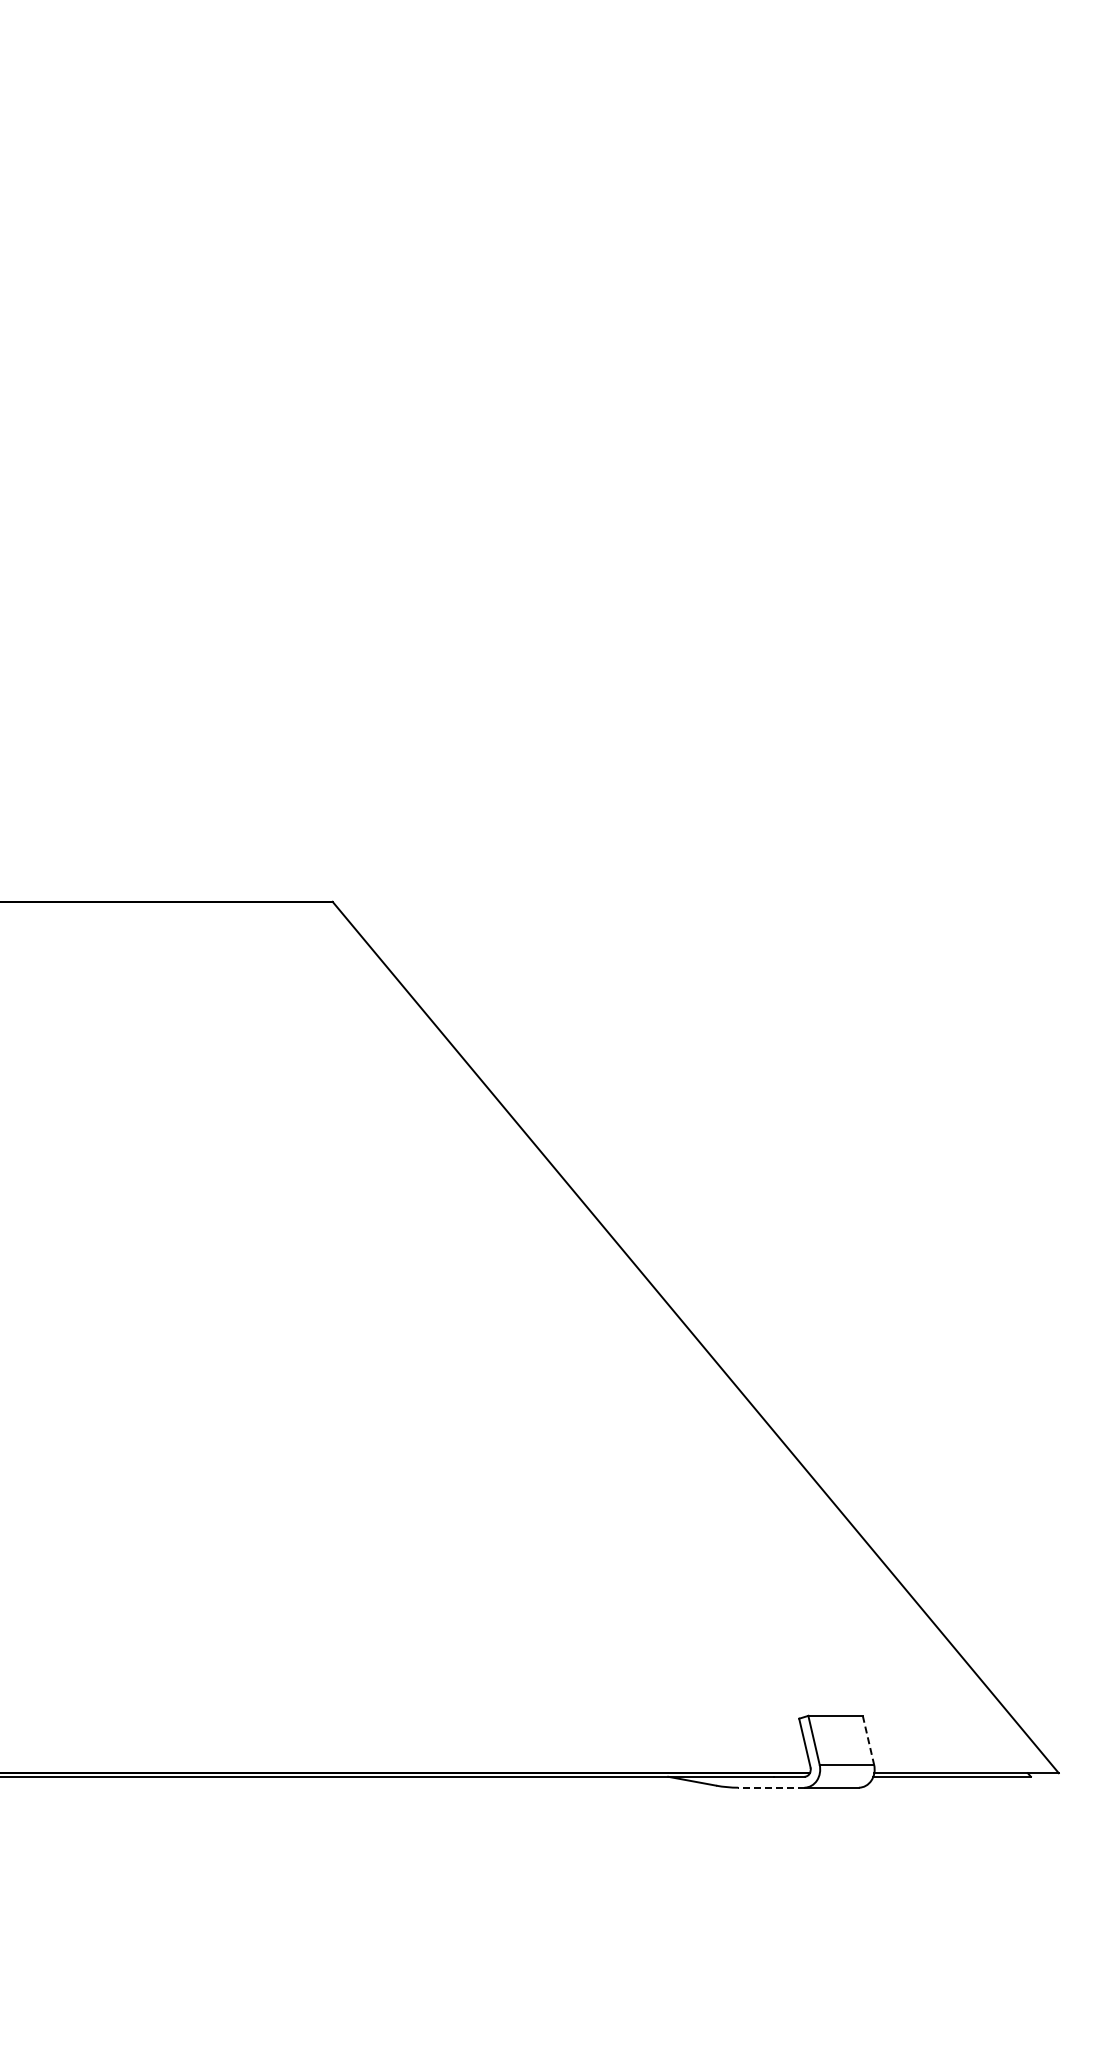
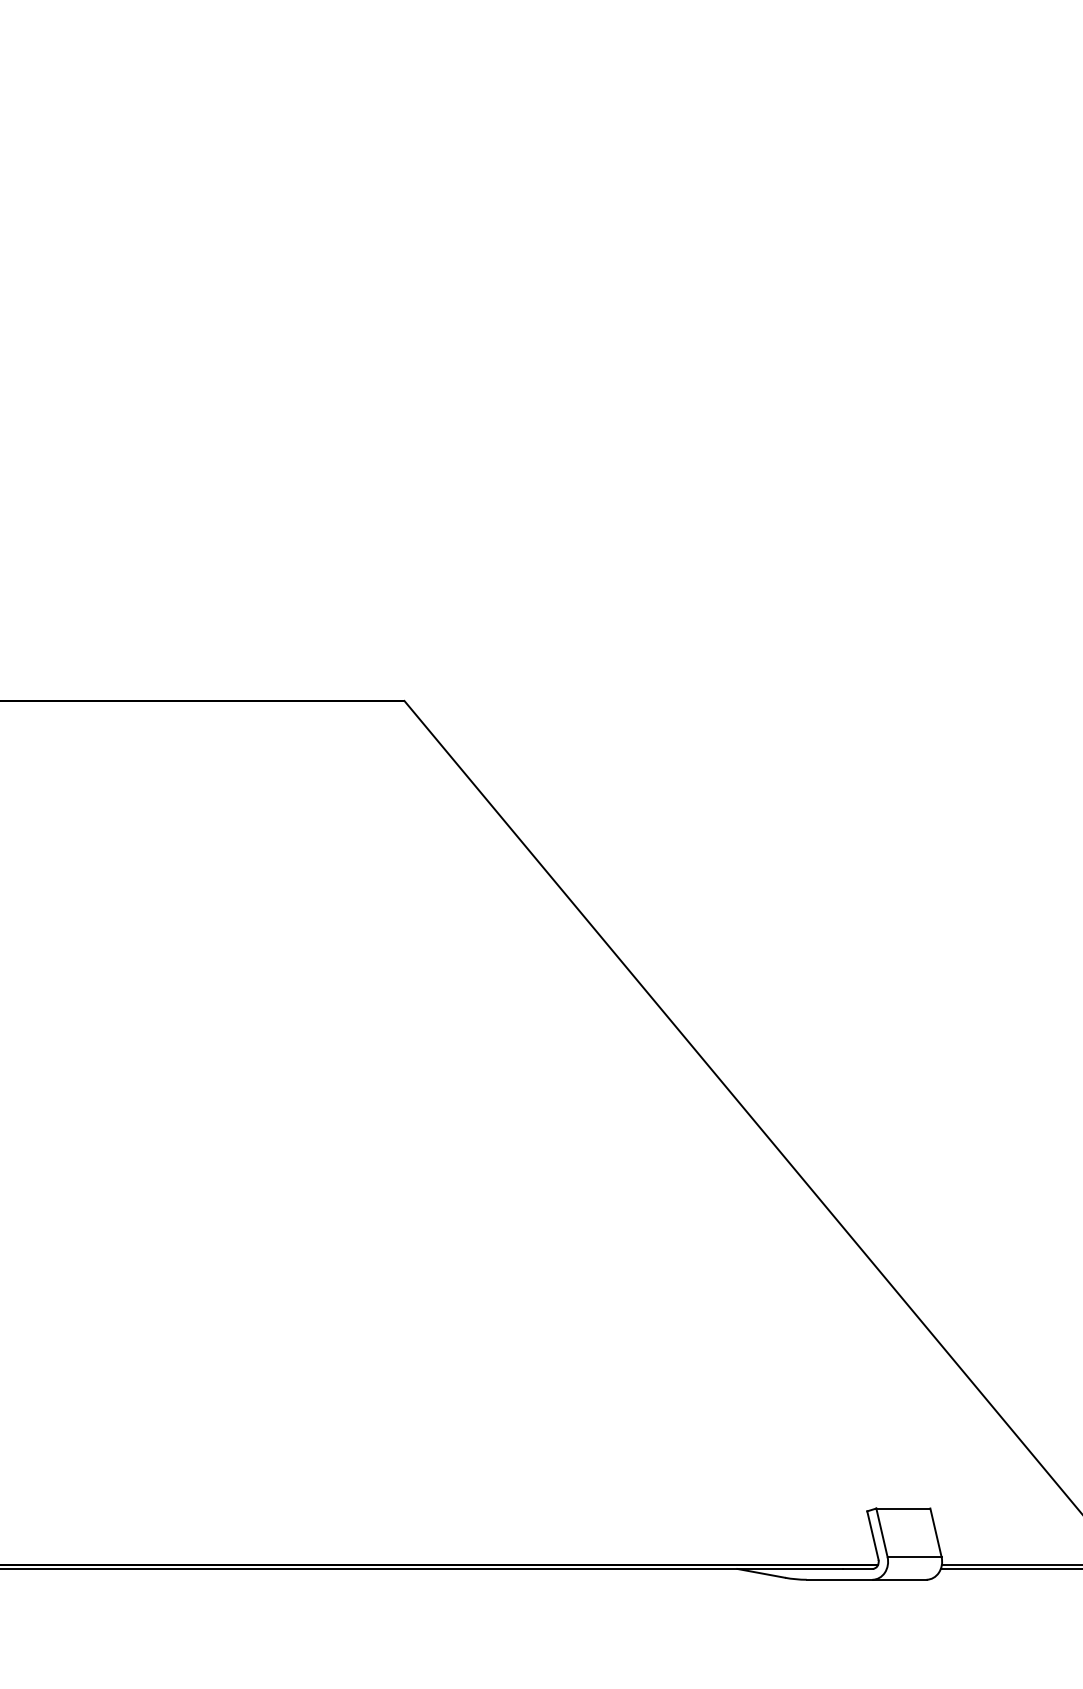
line: (868, 1740) -> (936, 1532), dashed -> solid
line: (770, 1787) -> (838, 1579), dashed -> solid

